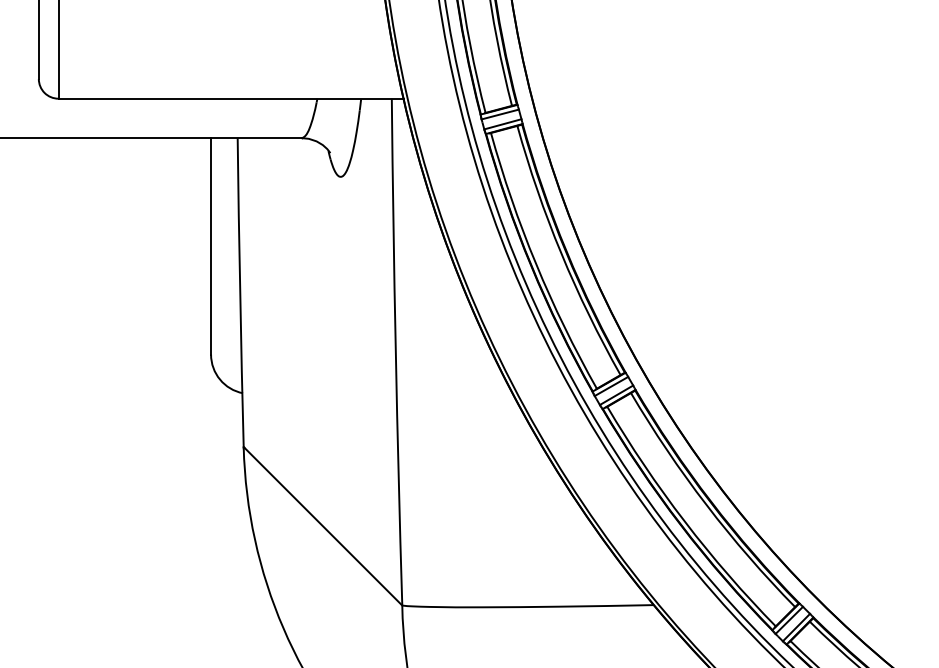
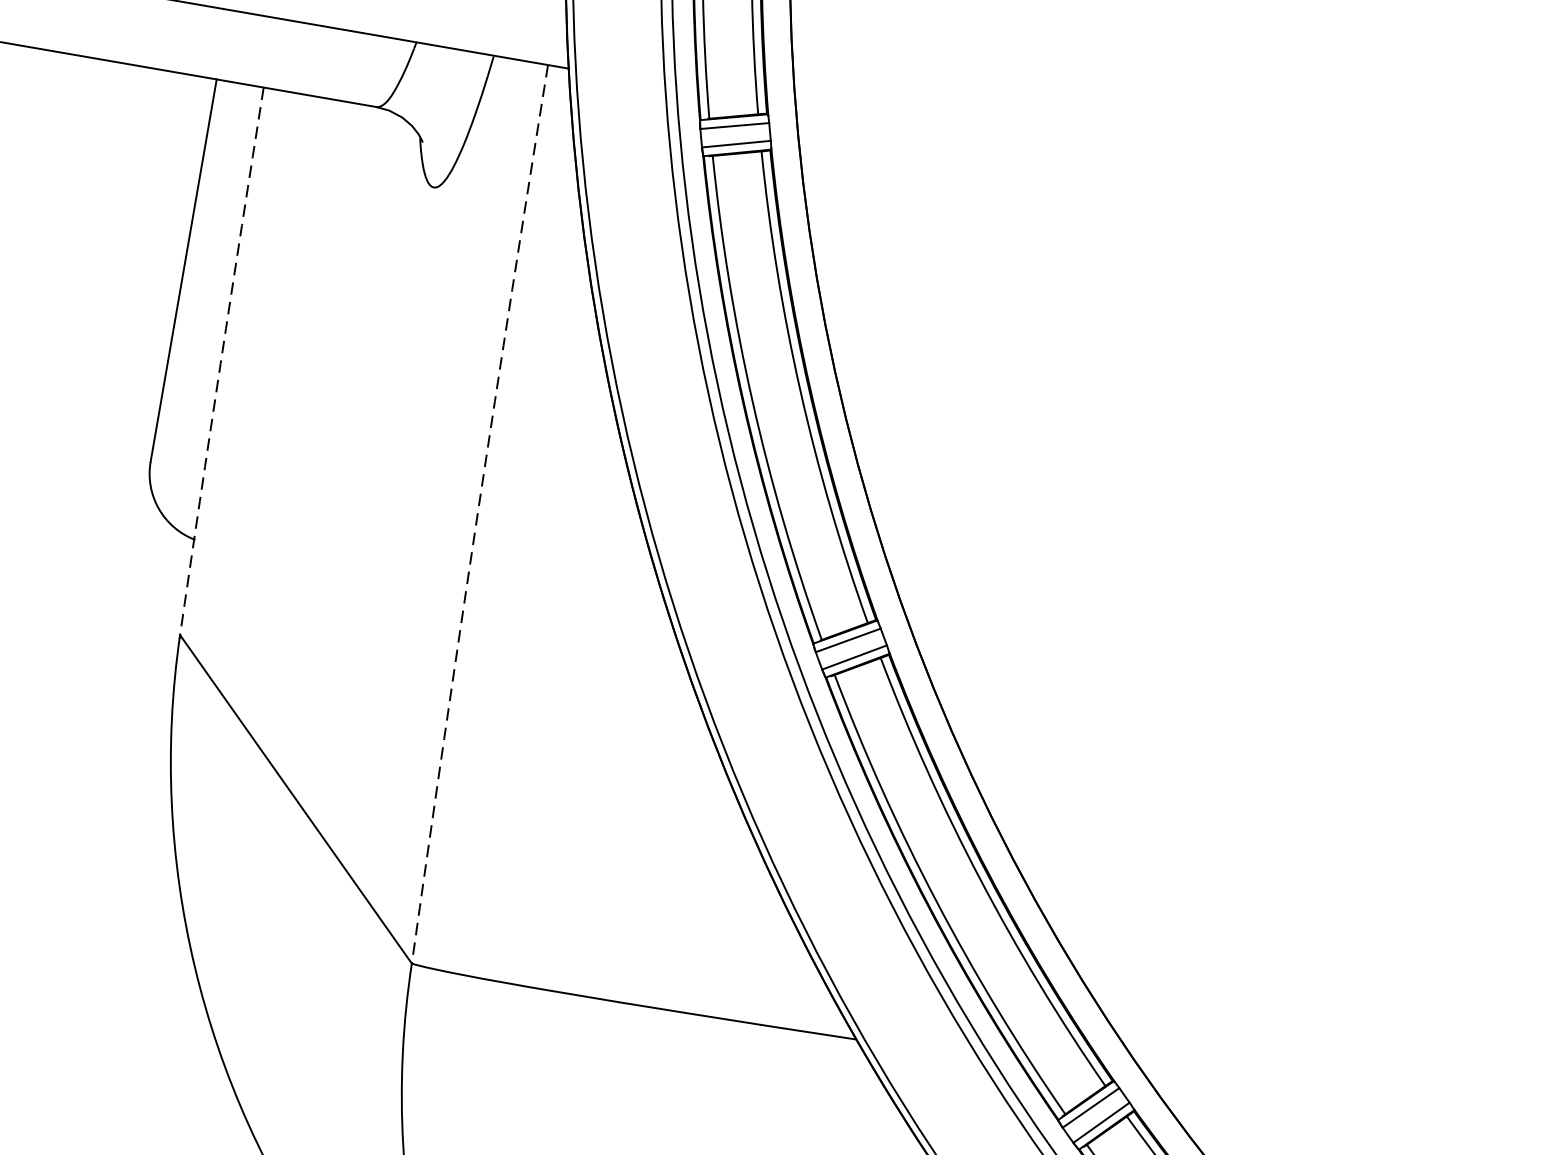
arc: (240, 293) -> (221, 362), solid -> dashed
arc: (395, 352) -> (477, 514), solid -> dashed

